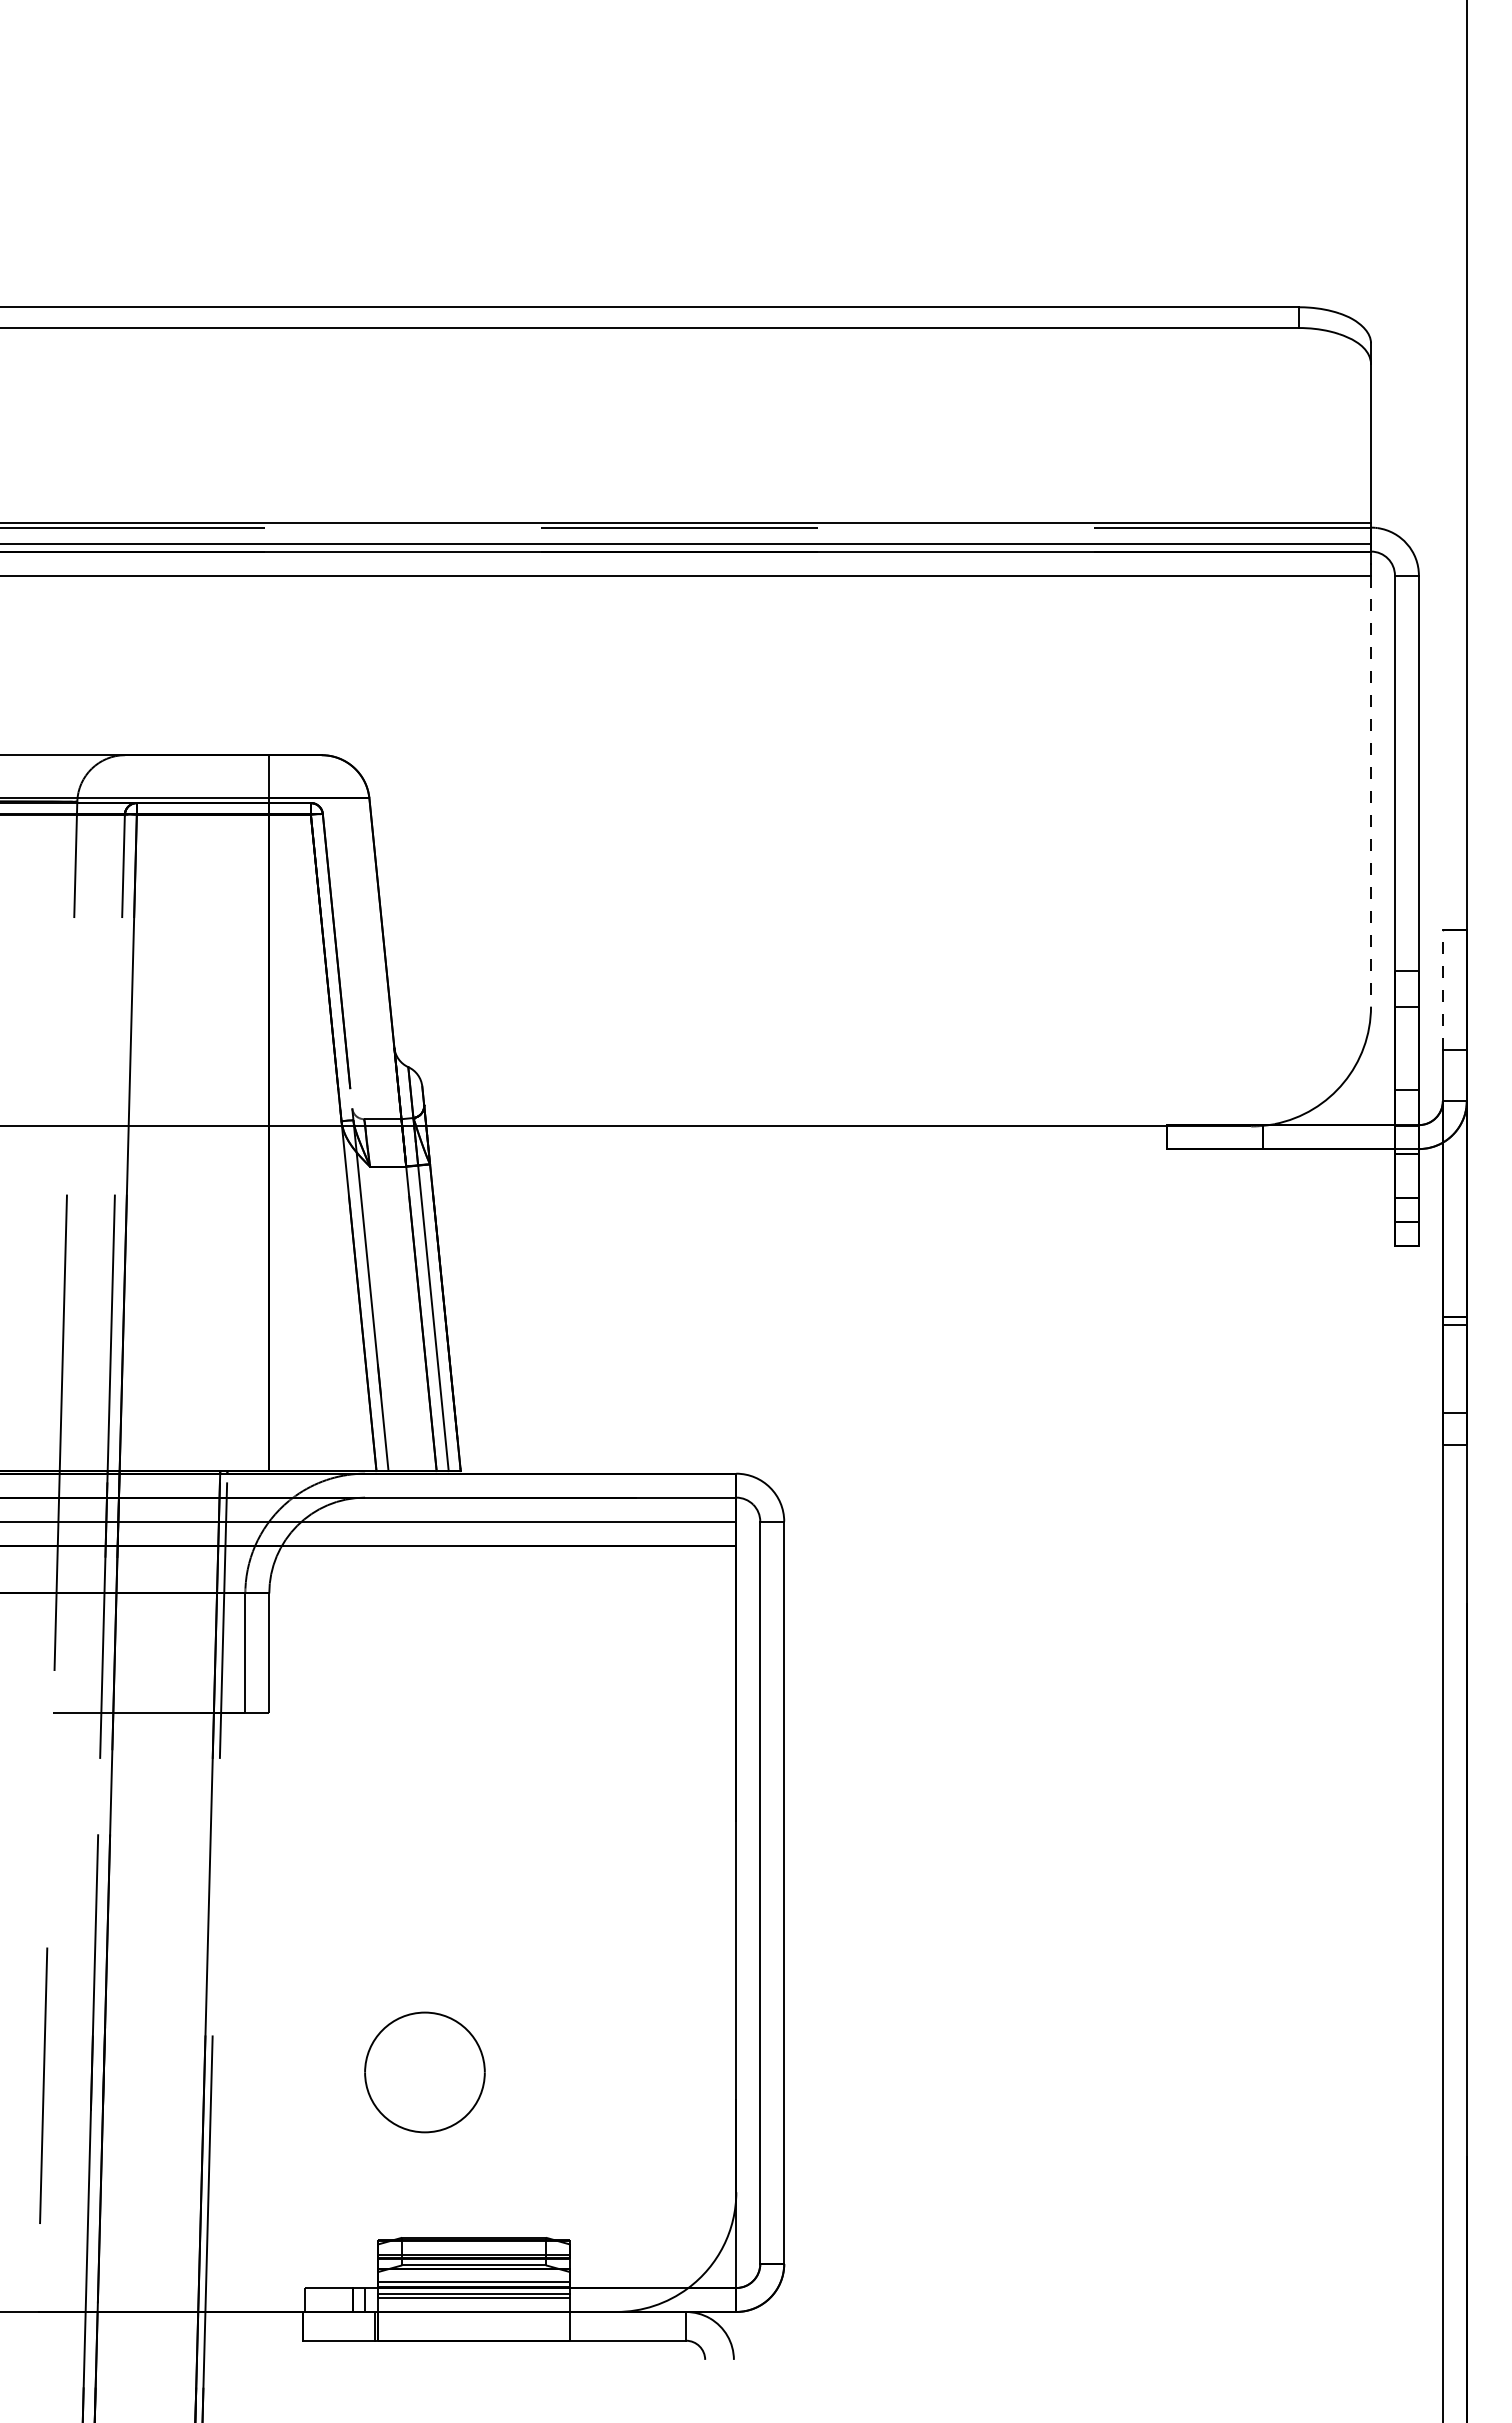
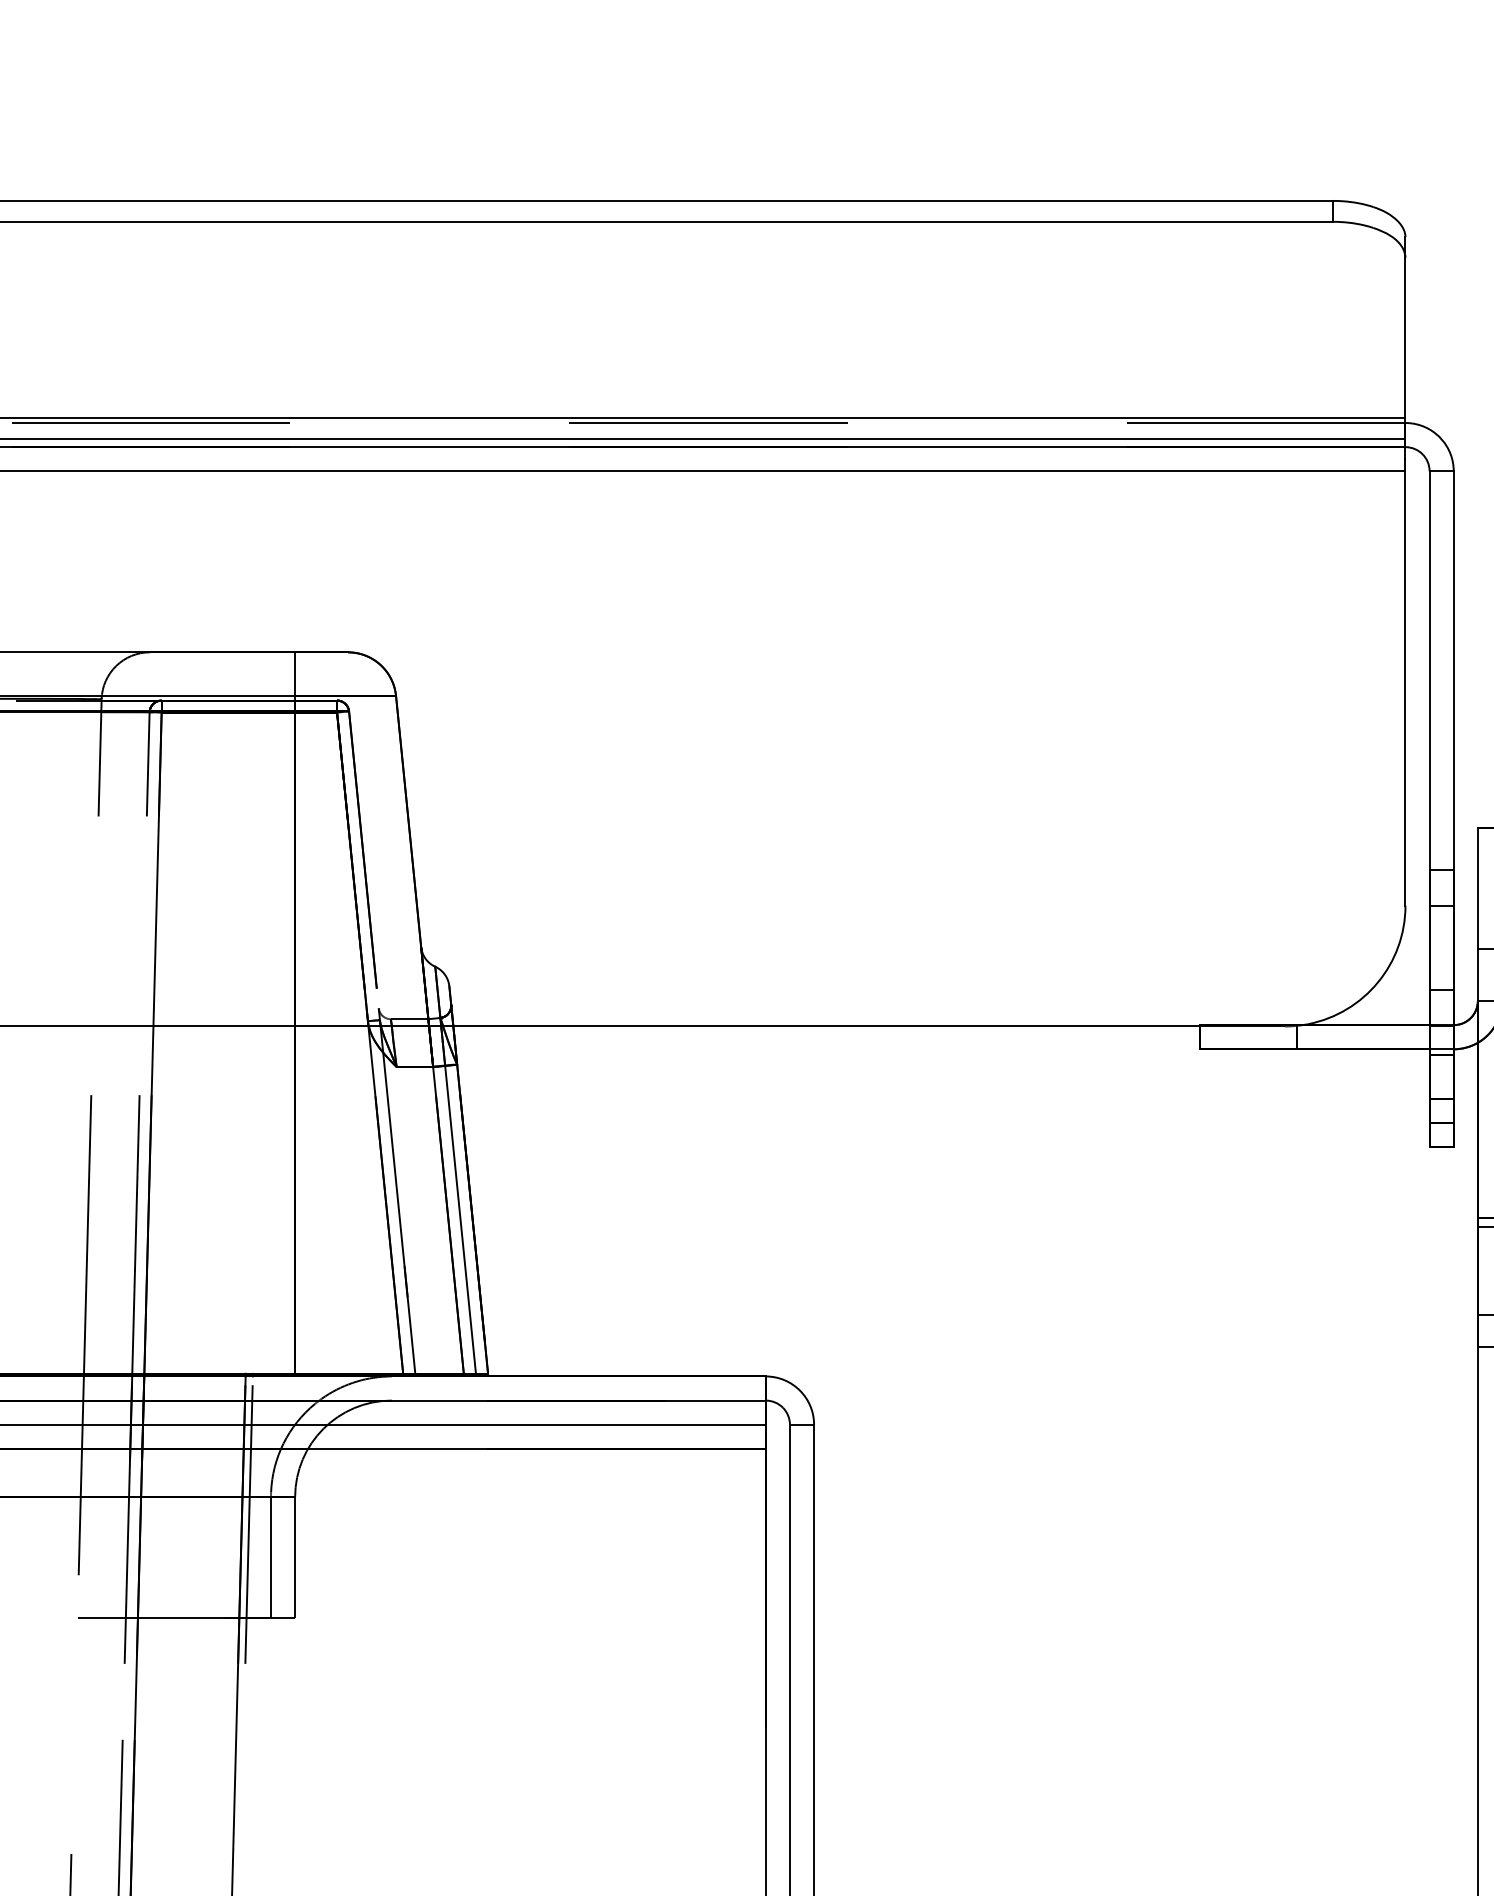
line: (1371, 791) -> (1405, 688), dashed -> solid
line: (1442, 989) -> (1477, 888), dashed -> solid

